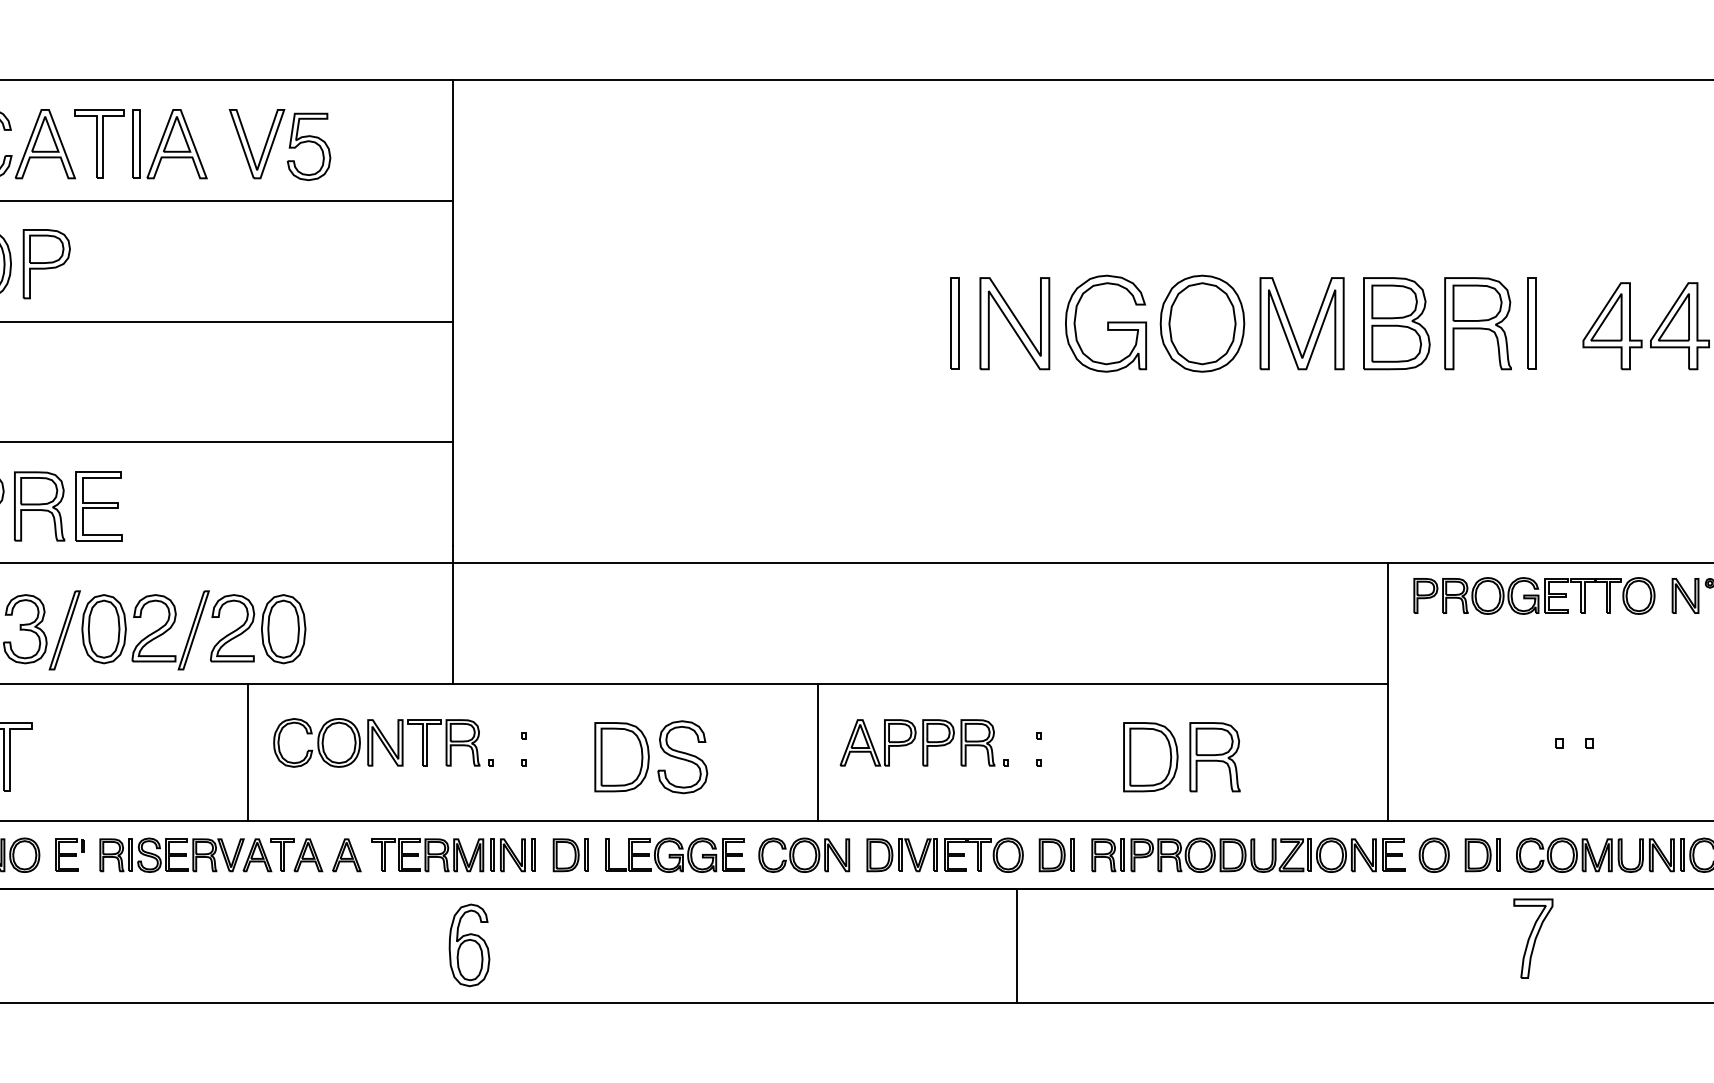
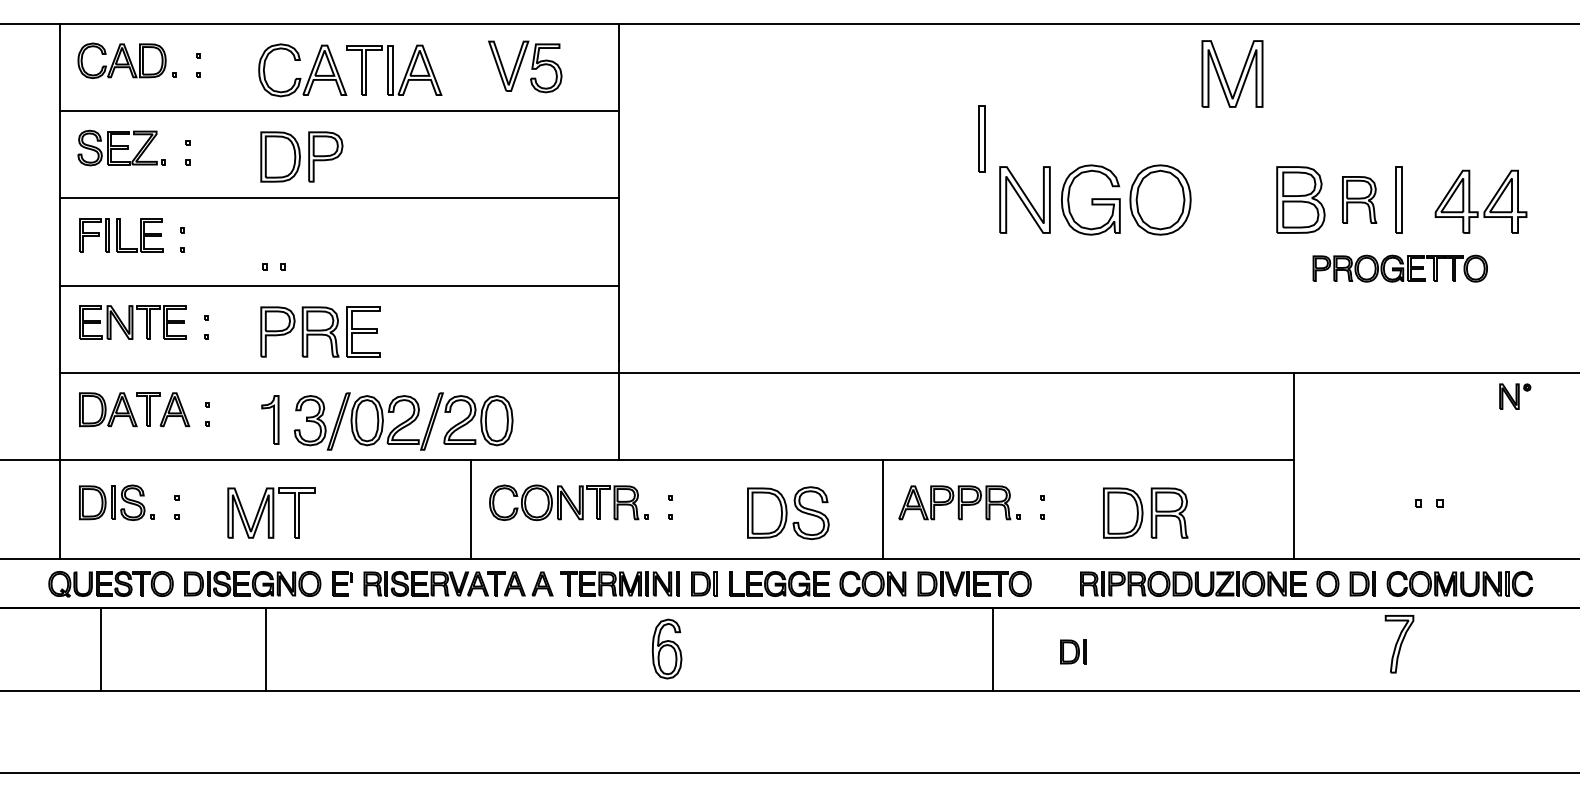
part: (280, 144) -> (525, 66), moved
part: (954, 322) -> (981, 138), moved
part: (1477, 322) -> (1359, 199), size x0.7
part: (1292, 327) -> (1225, 76), moved
part: (1533, 595) -> (1399, 268), moved
part: (651, 757) -> (788, 513), moved
part: (1057, 854) -> (1073, 651), moved
part: (468, 944) -> (666, 648), moved
line: (1016, 945) -> (992, 649), moved

